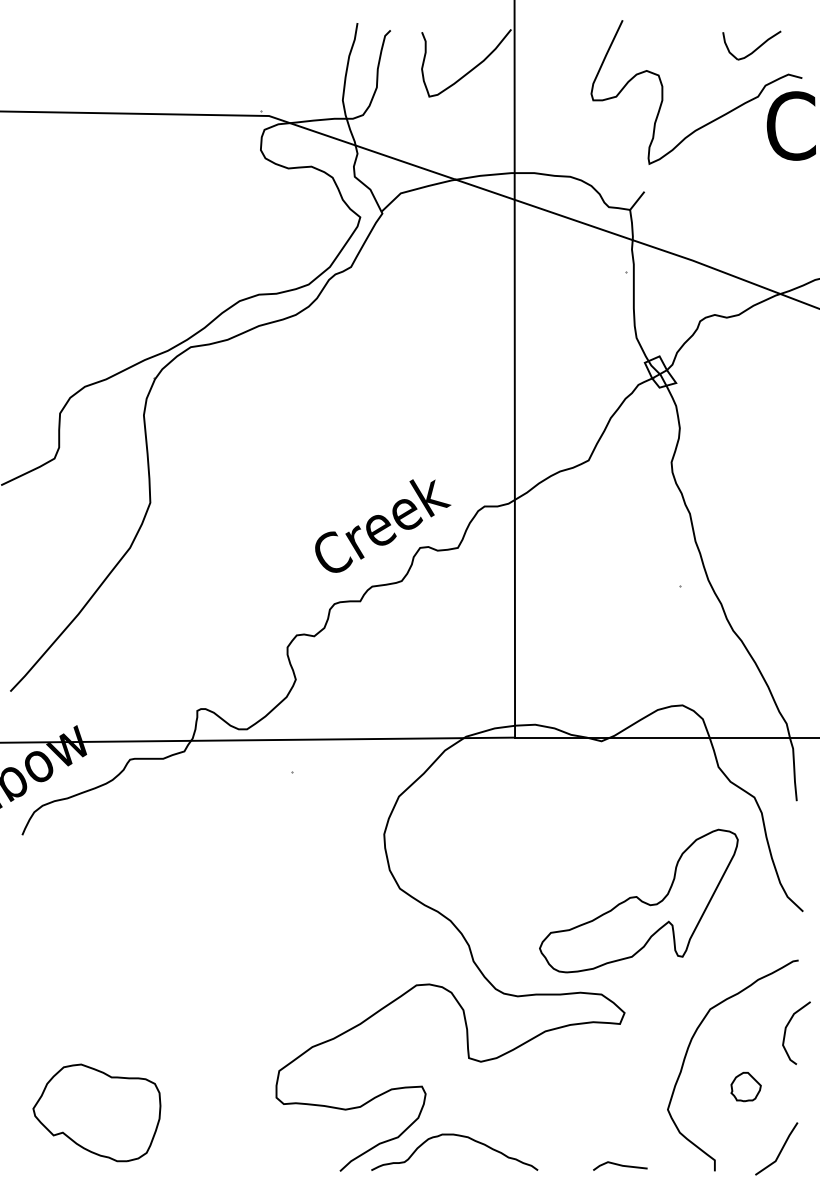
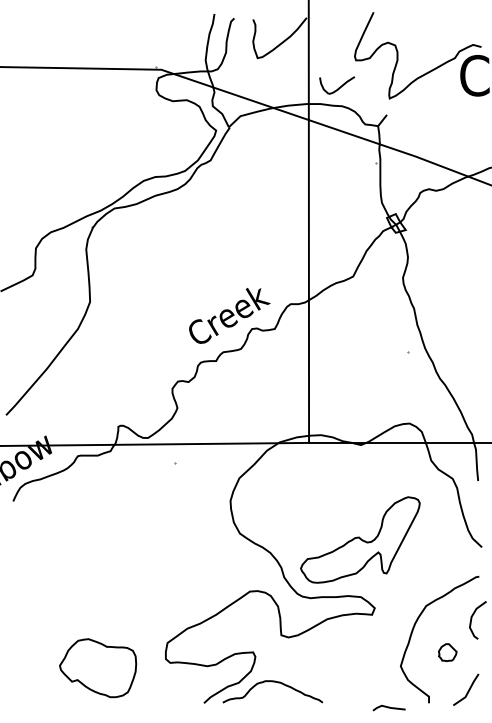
part: (752, 45) -> (337, 85), moved
part: (639, 900) -> (360, 539), moved
part: (97, 1113) -> (98, 668), moved
line: (619, 1165) -> (388, 707), moved

